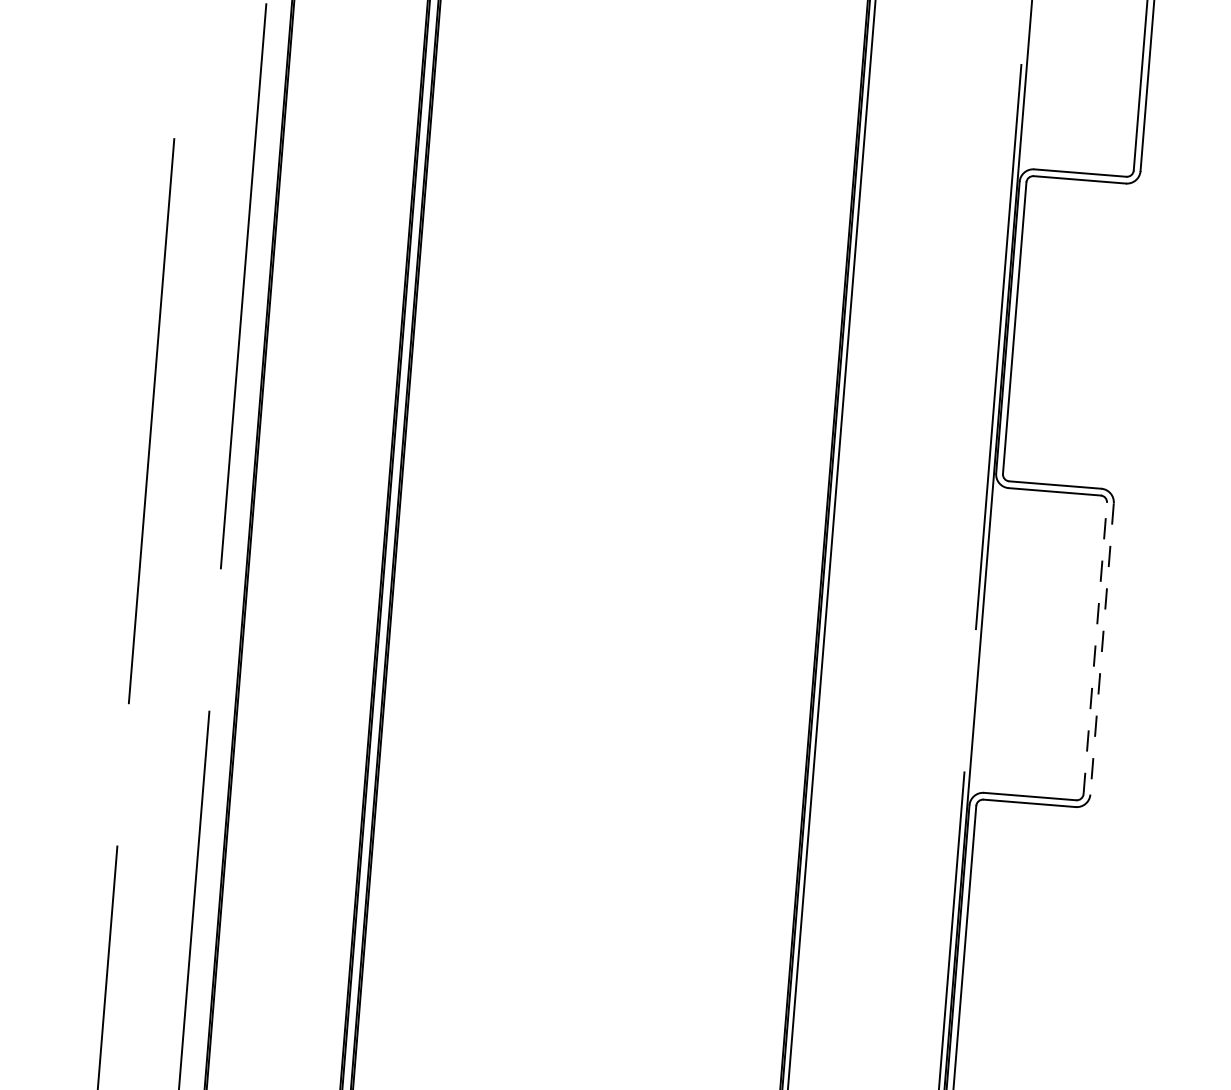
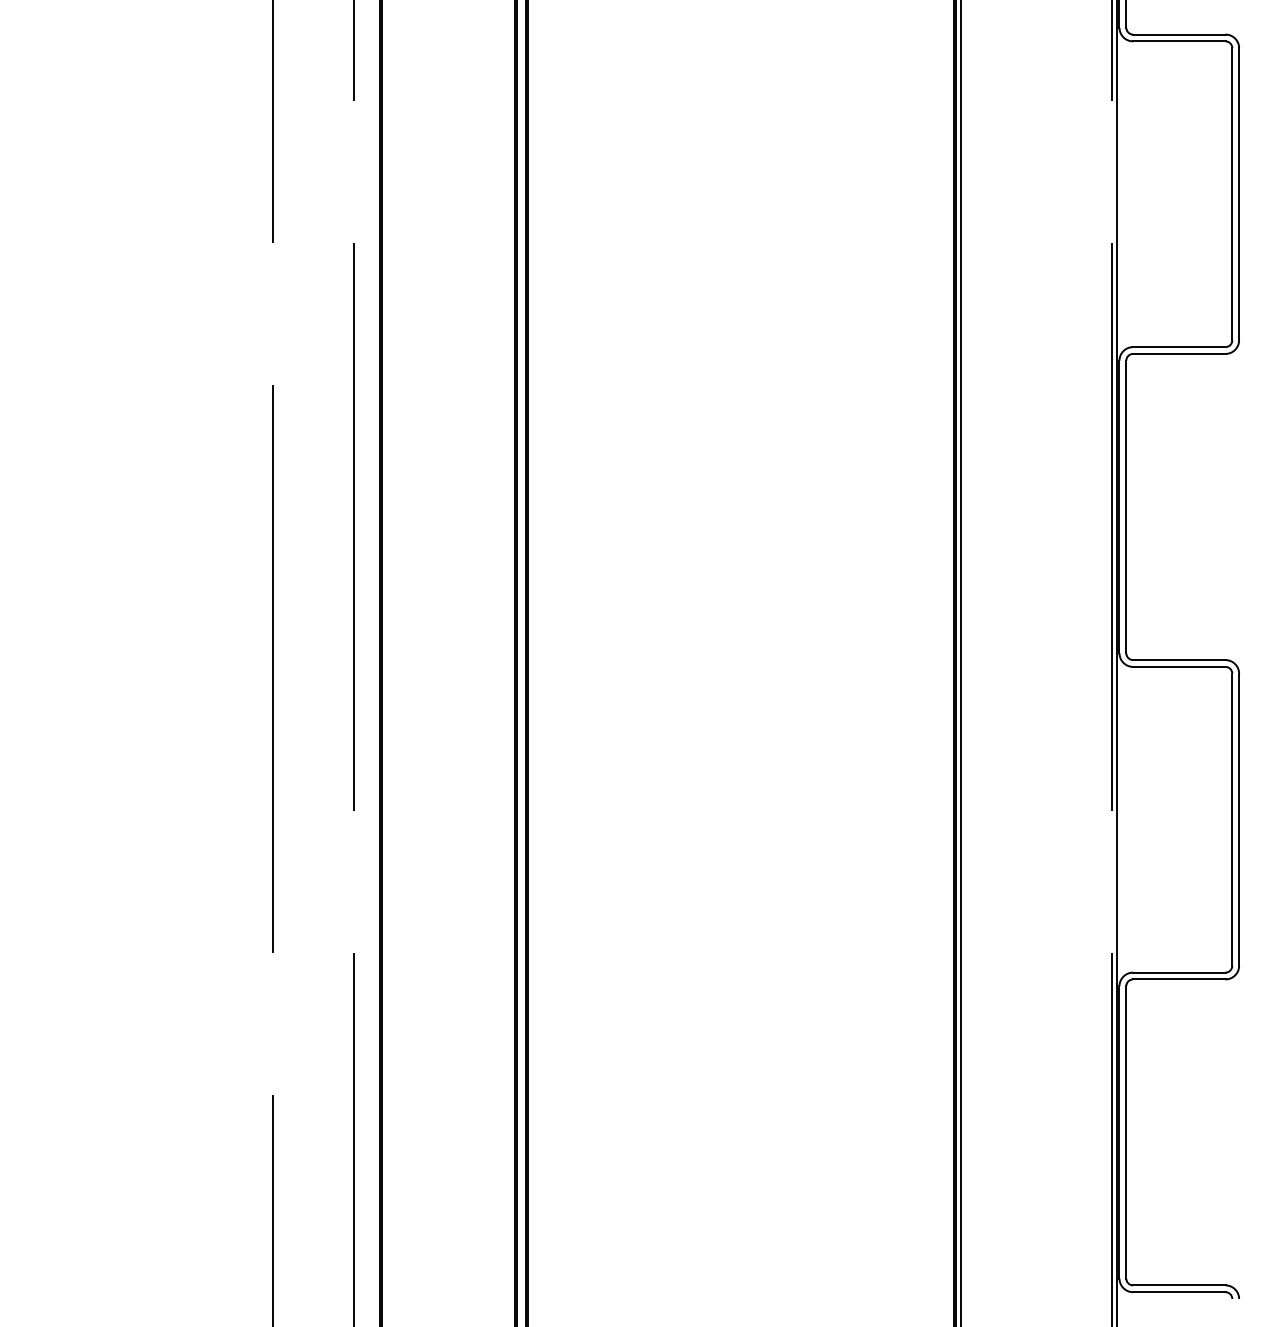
line: (1095, 648) -> (1232, 819), dashed -> solid
line: (1102, 649) -> (1239, 820), dashed -> solid

